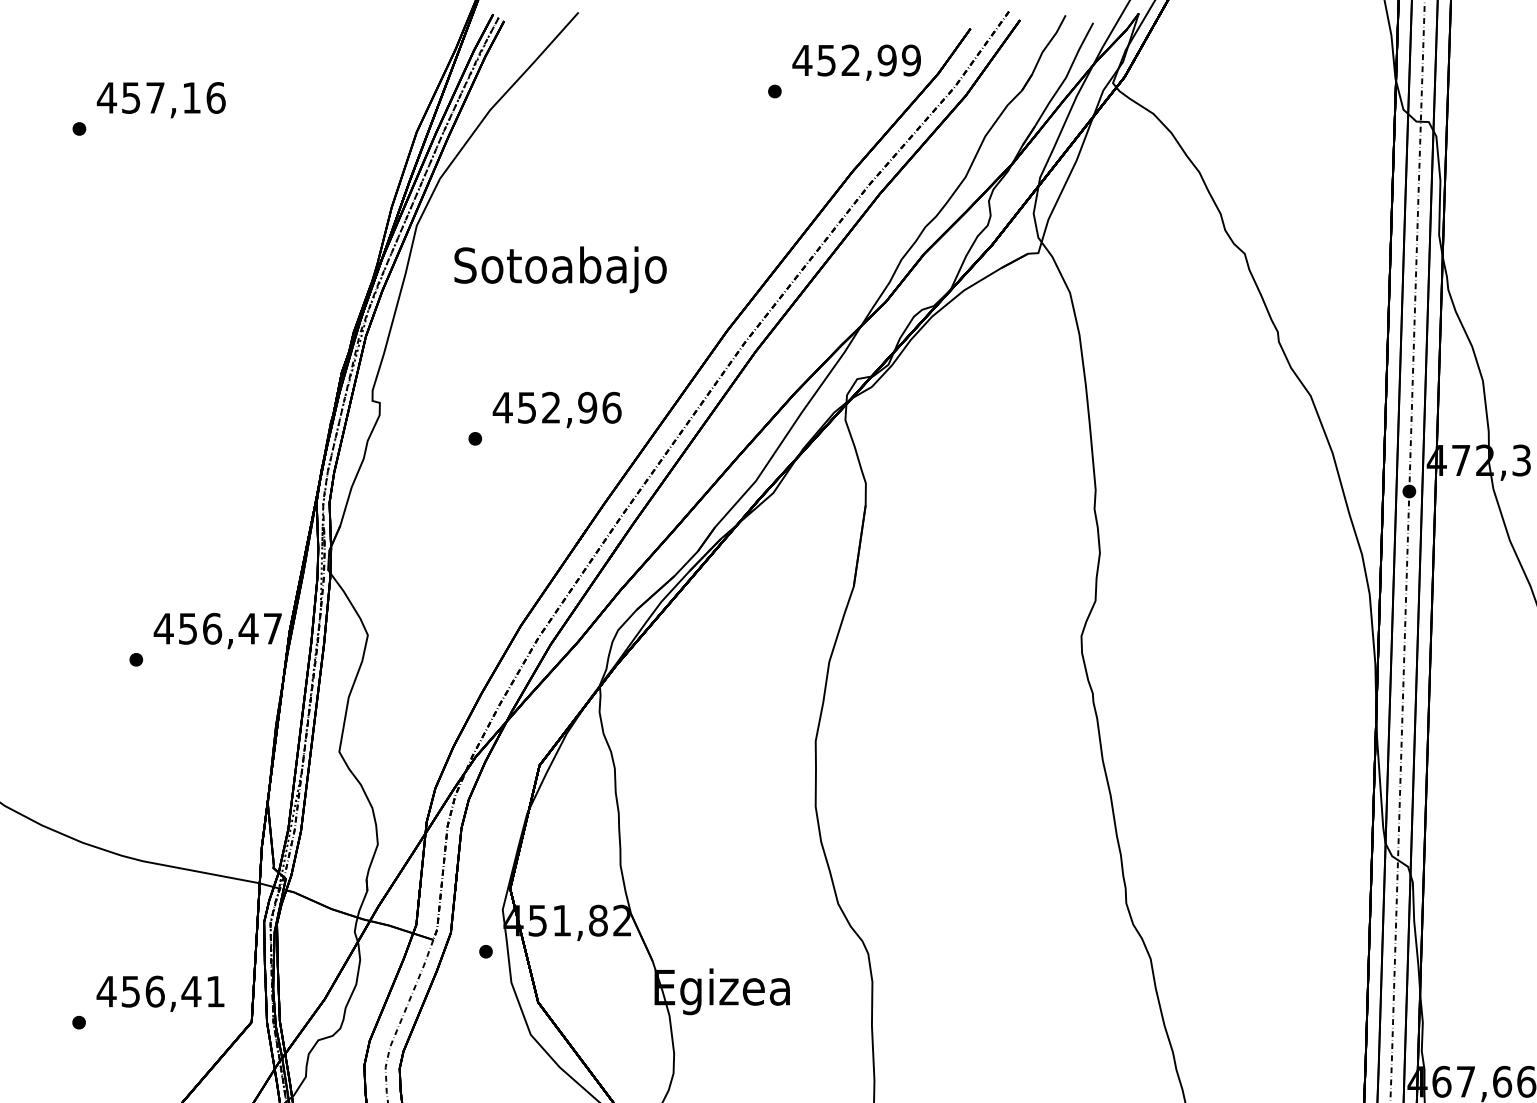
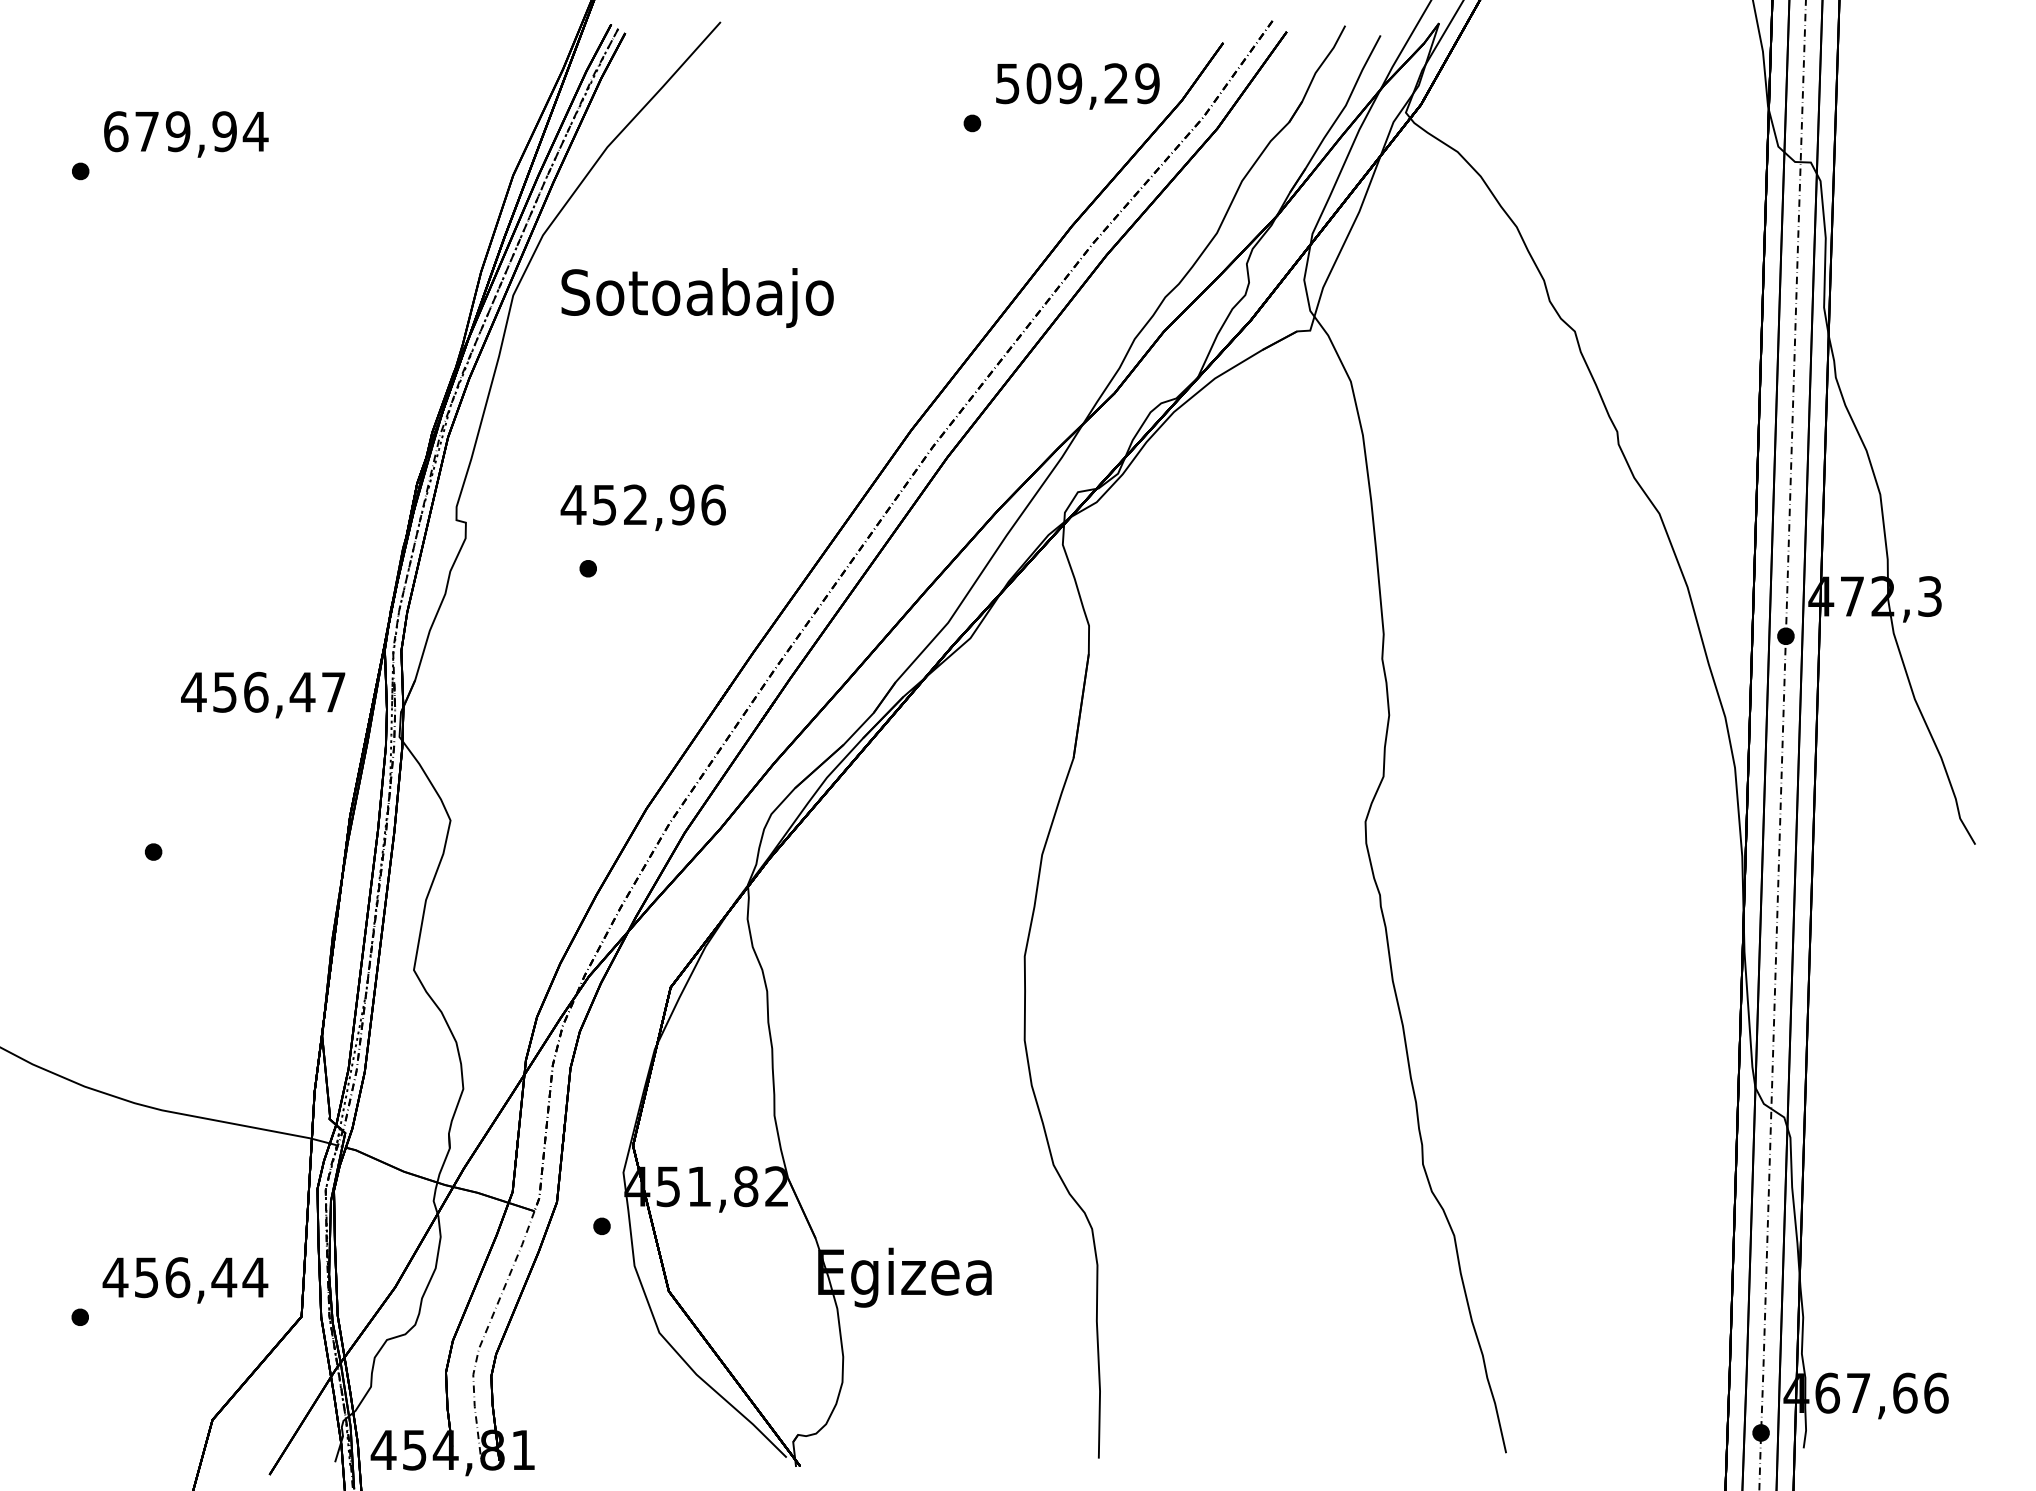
text: (844, 60) -> (1061, 83), 452,99 -> 509,29
text: (161, 97) -> (185, 131), 457,16 -> 679,94
text: (560, 269) -> (697, 297), moved
text: (556, 409) -> (642, 507), moved
text: (218, 630) -> (263, 694), moved
text: (215, 991) -> (255, 1277), 456,41 -> 456,44

